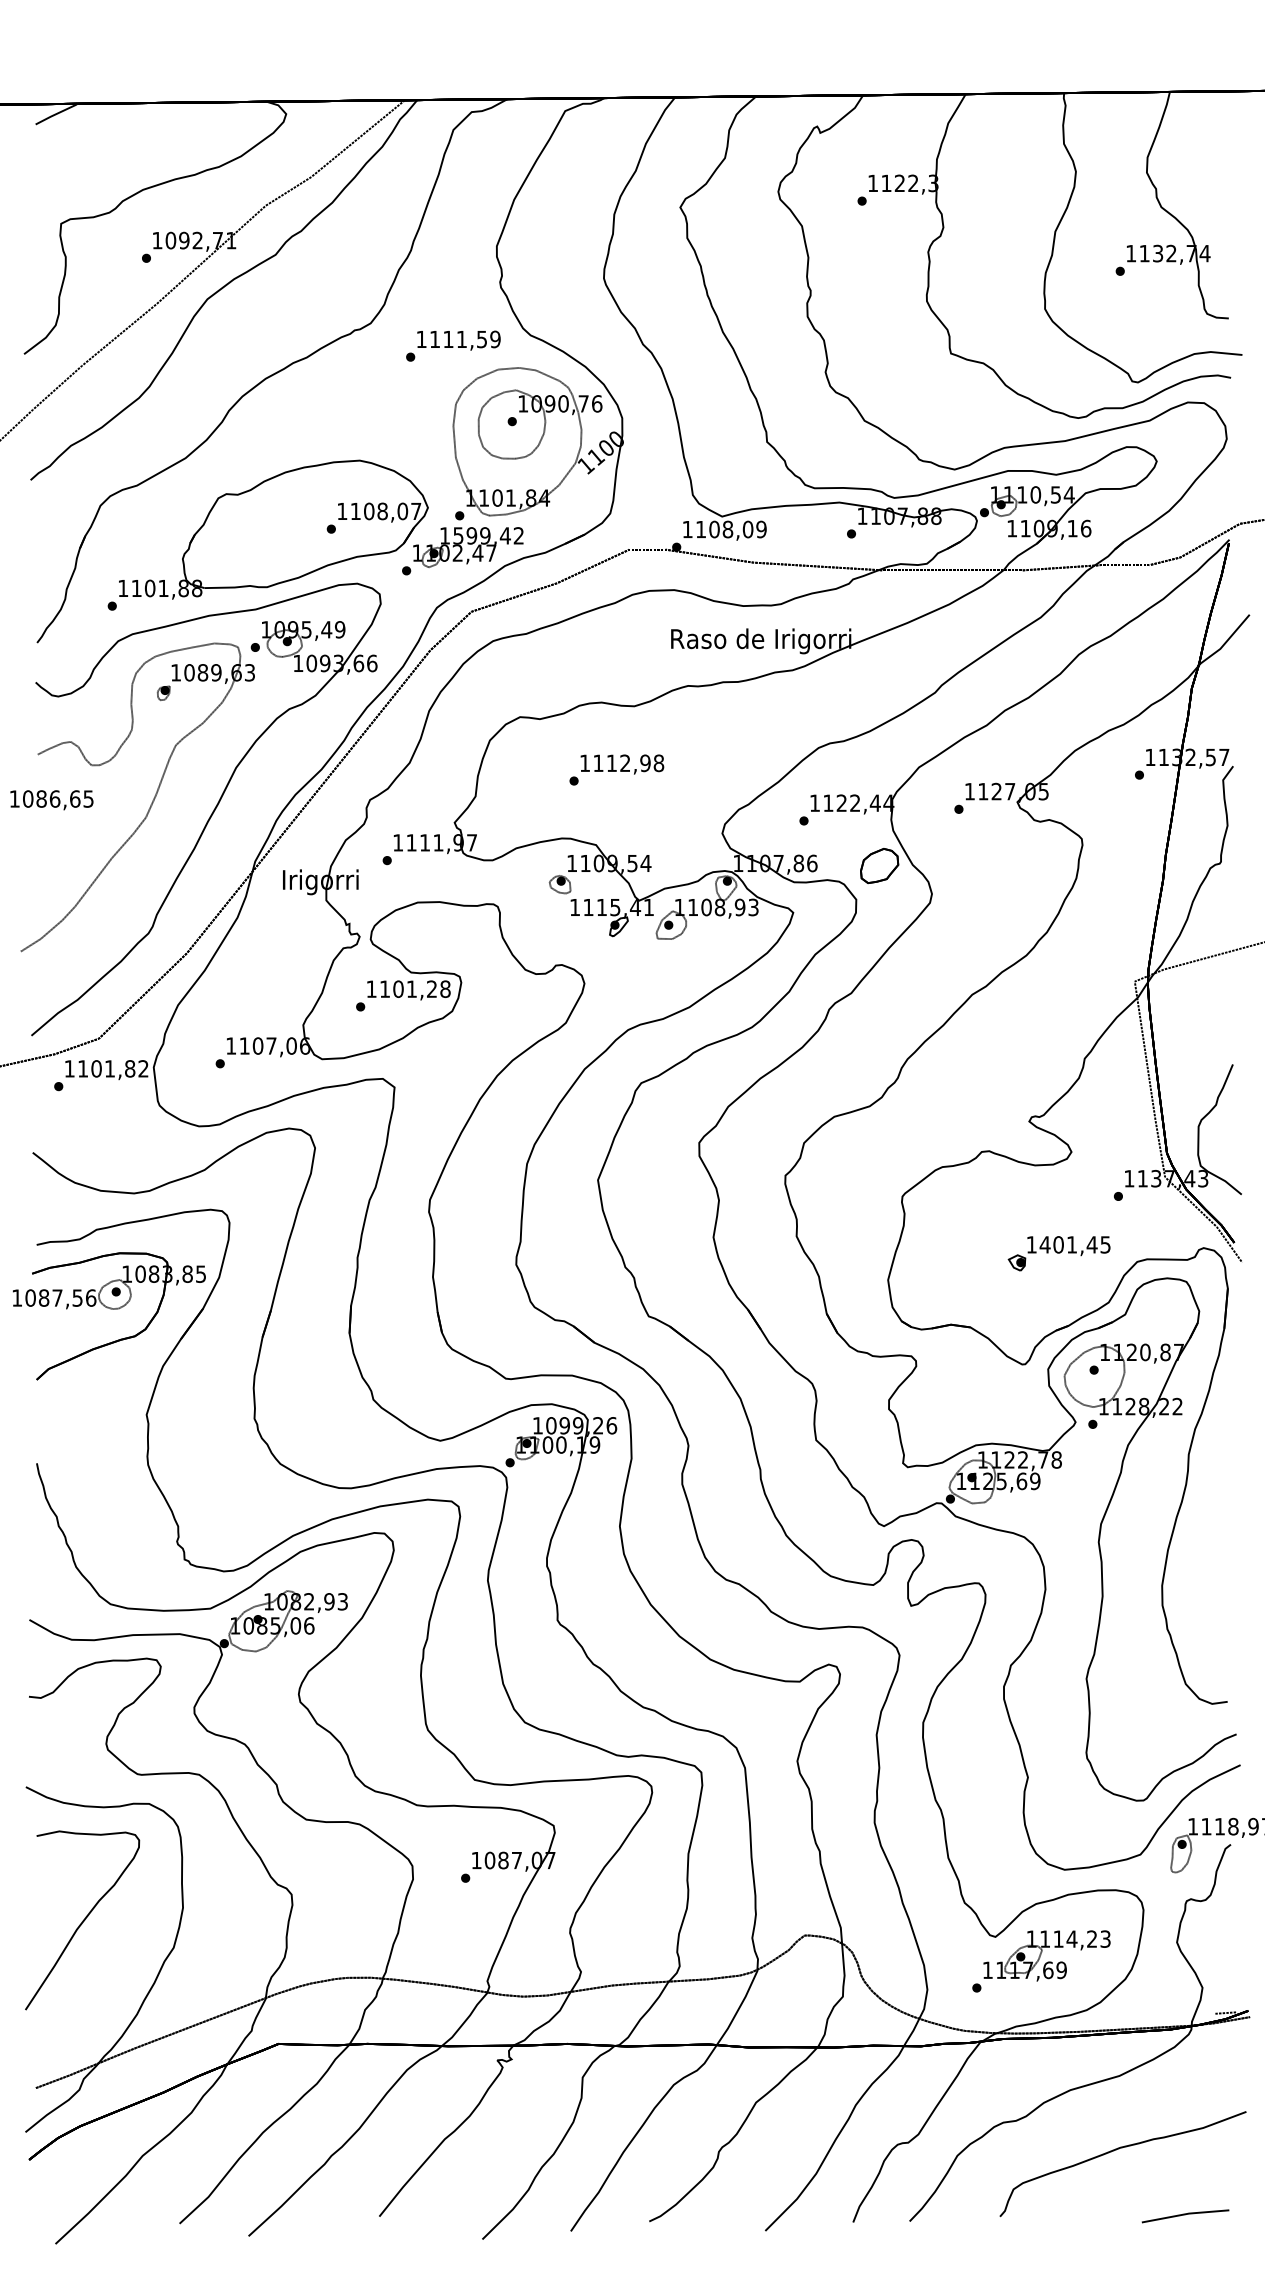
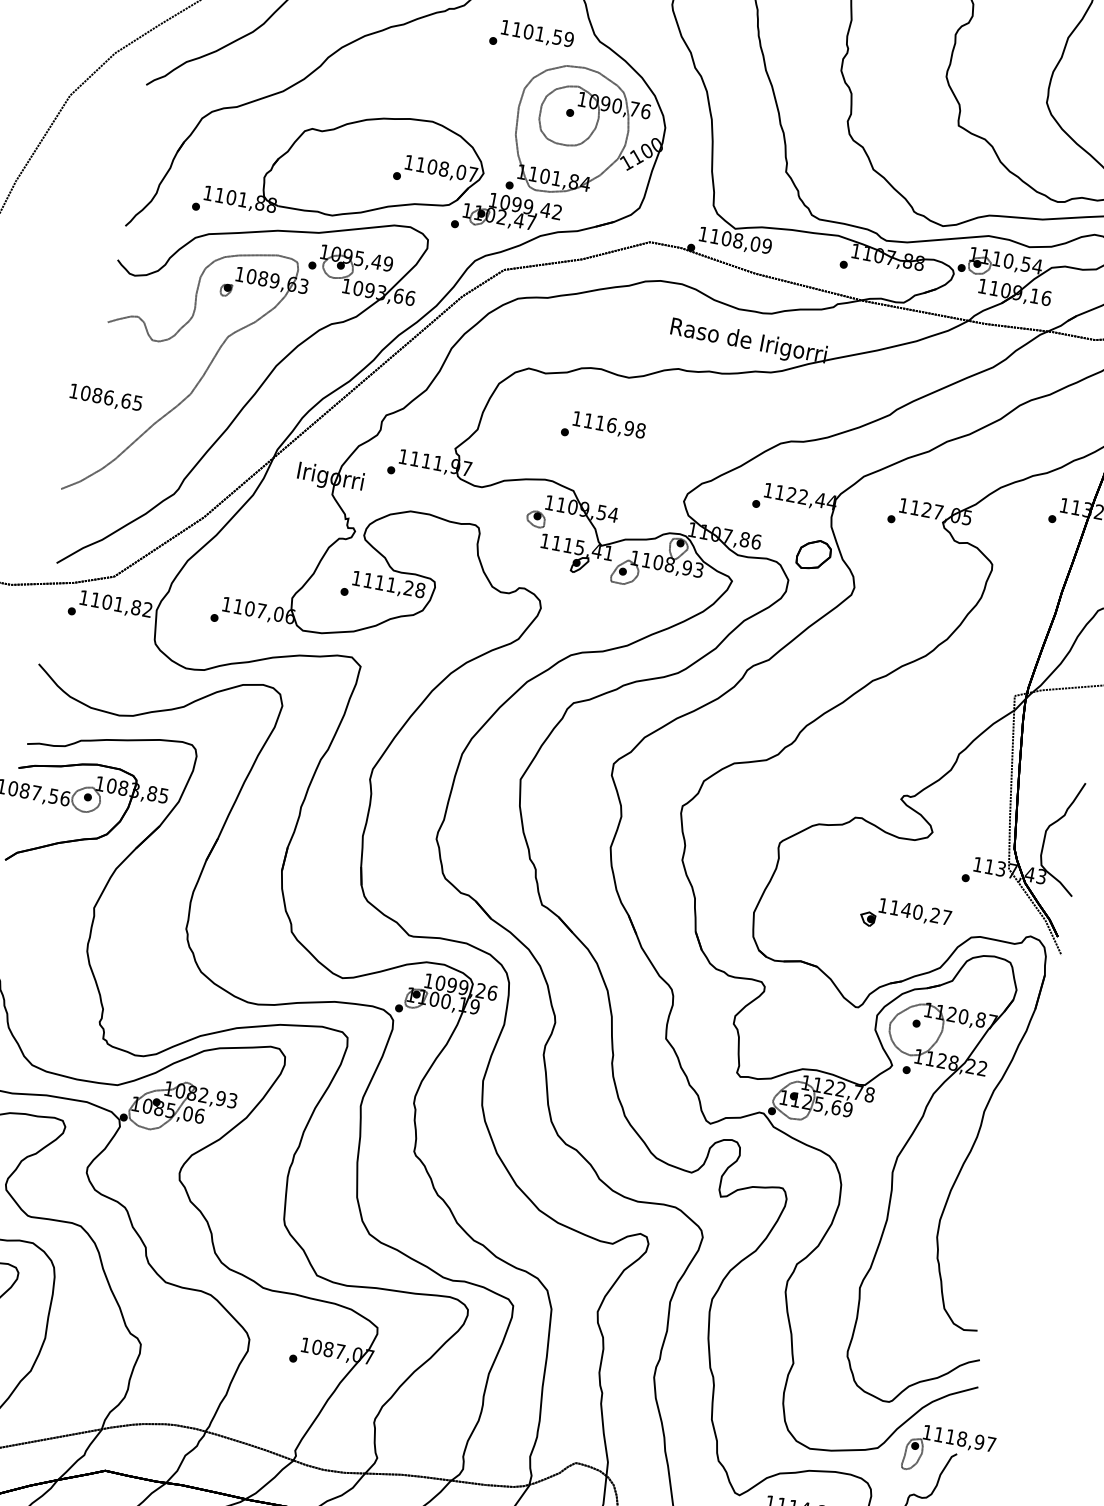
text: (448, 339) -> (528, 31), 1111,59 -> 1101,59
text: (458, 535) -> (505, 202), 1599,42 -> 1099,42
text: (625, 763) -> (611, 425), 1112,98 -> 1116,98
text: (51, 800) -> (105, 398), moved
text: (398, 988) -> (380, 582), 1101,28 -> 1111,28
text: (1074, 1244) -> (920, 912), 1401,45 -> 1140,27

